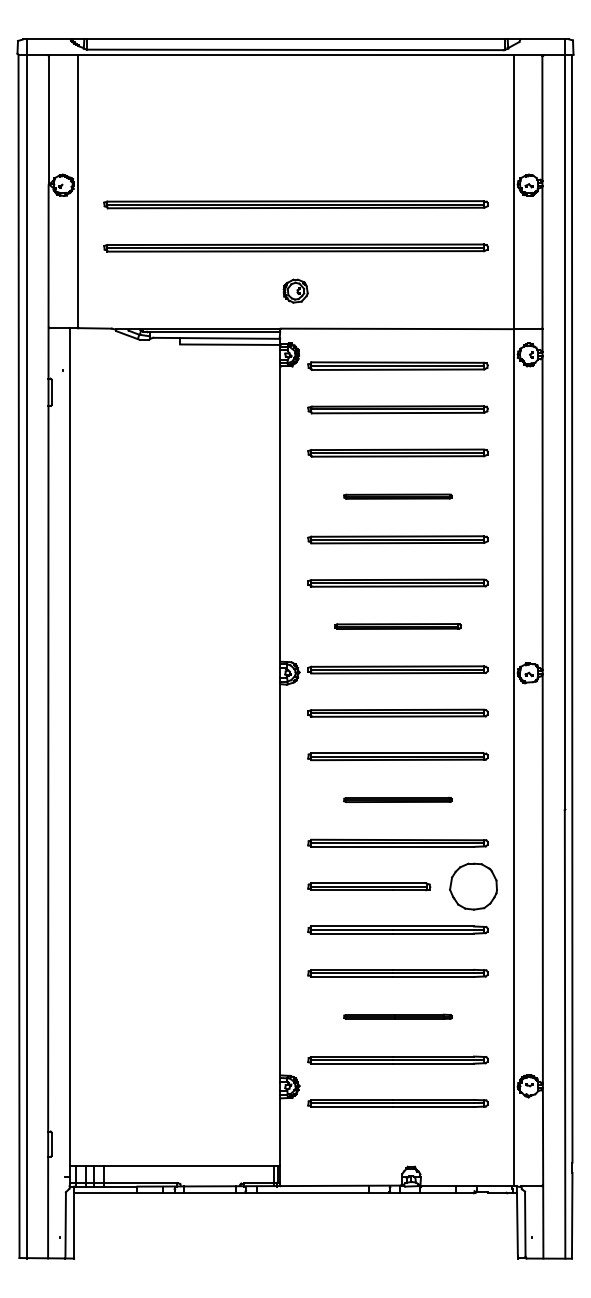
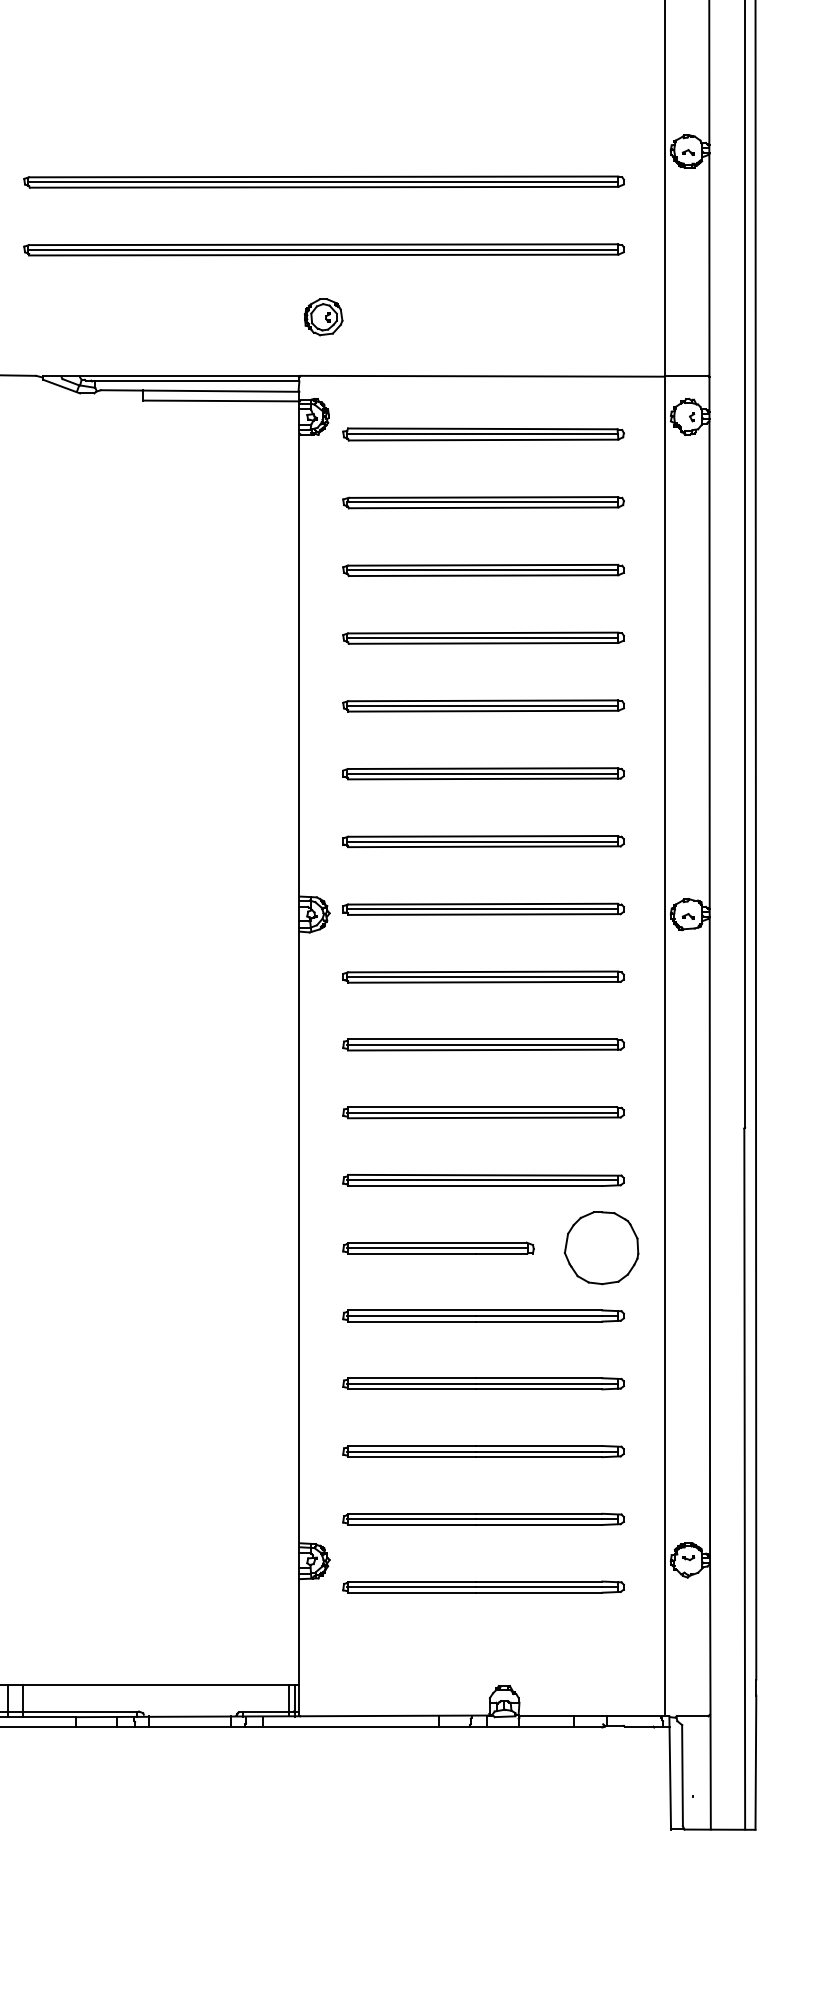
part: (397, 496) -> (482, 638), size x1.67
part: (397, 626) -> (482, 841), size x1.43
part: (397, 799) -> (482, 1111), size x1.67
part: (397, 1016) -> (482, 1451), size x1.67

